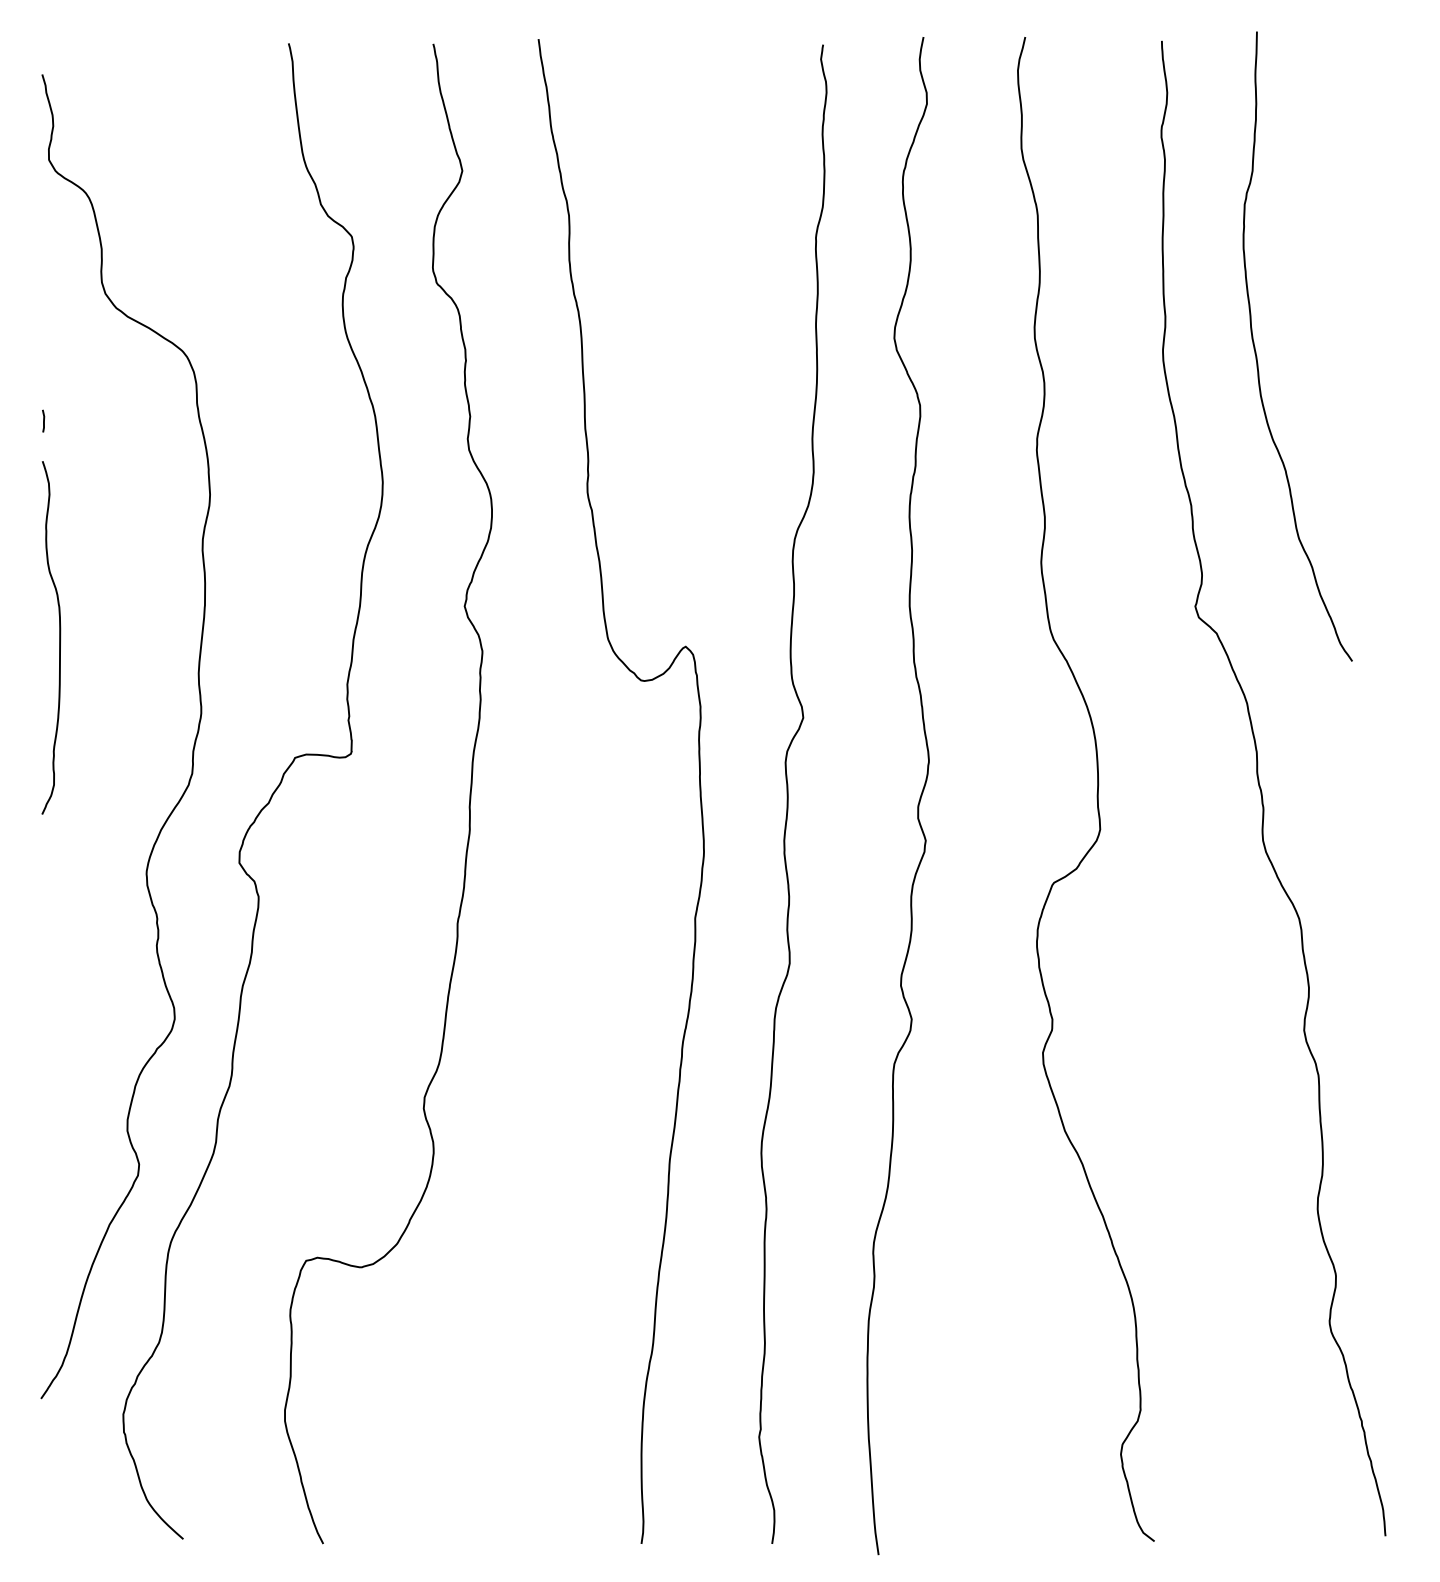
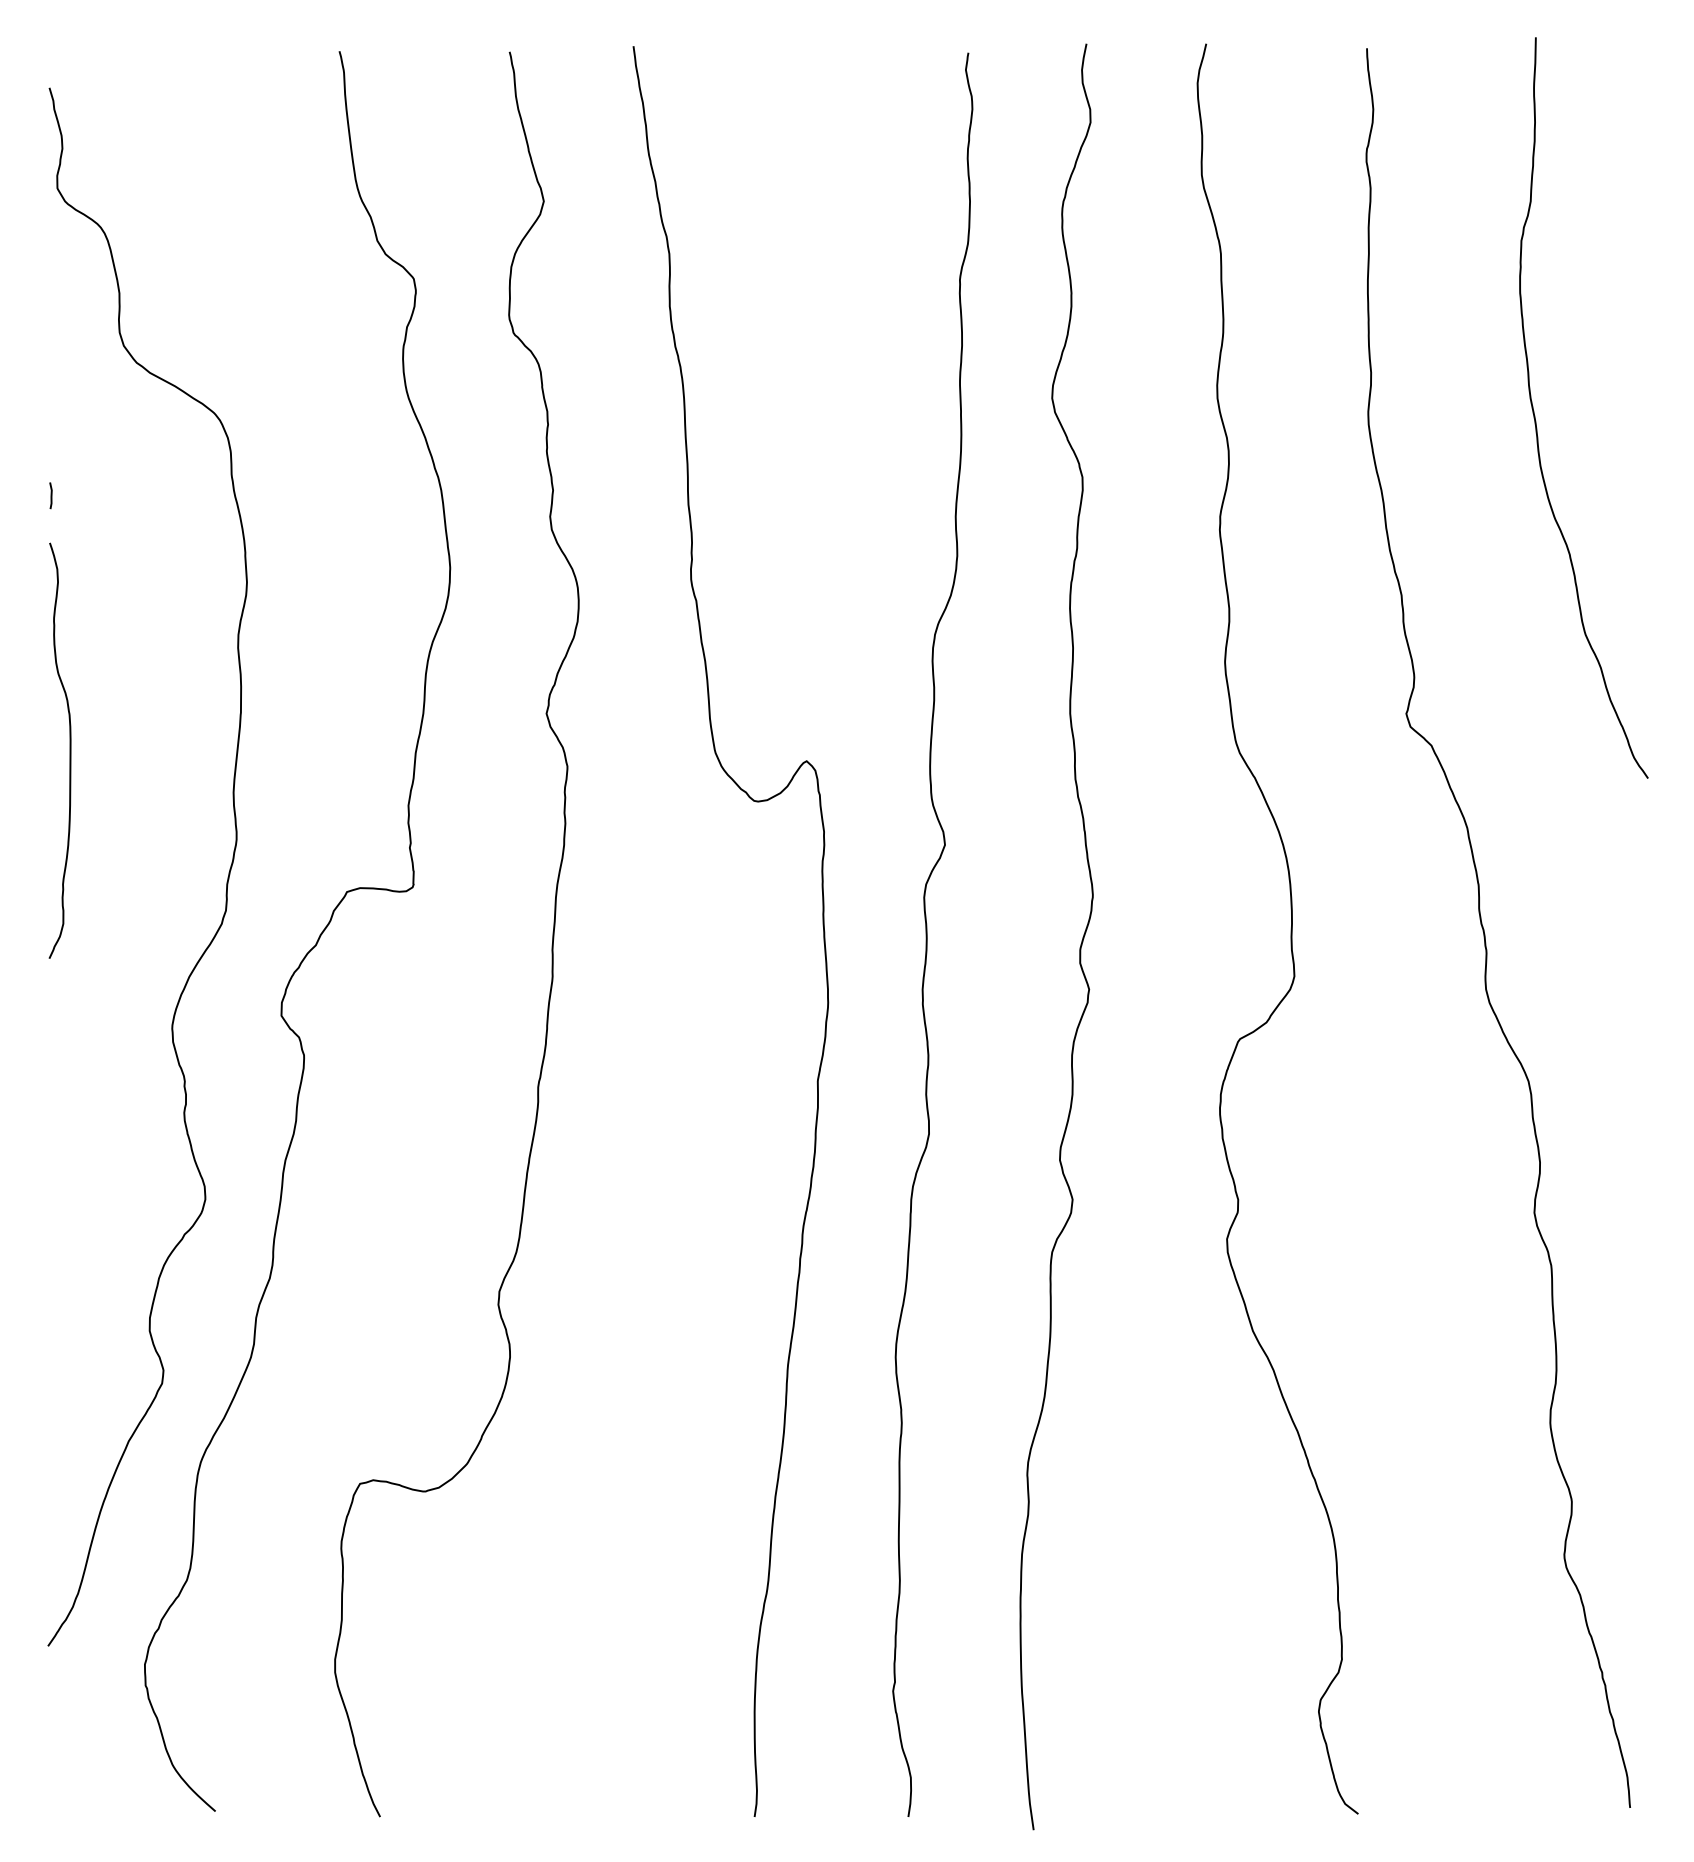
curve: (1256, 352) -> (1535, 415), moved

